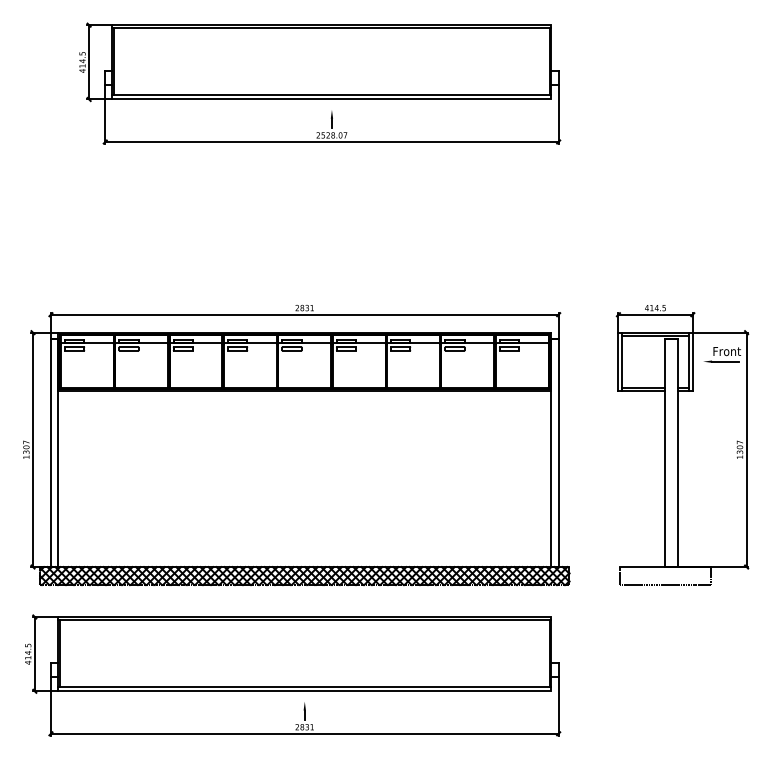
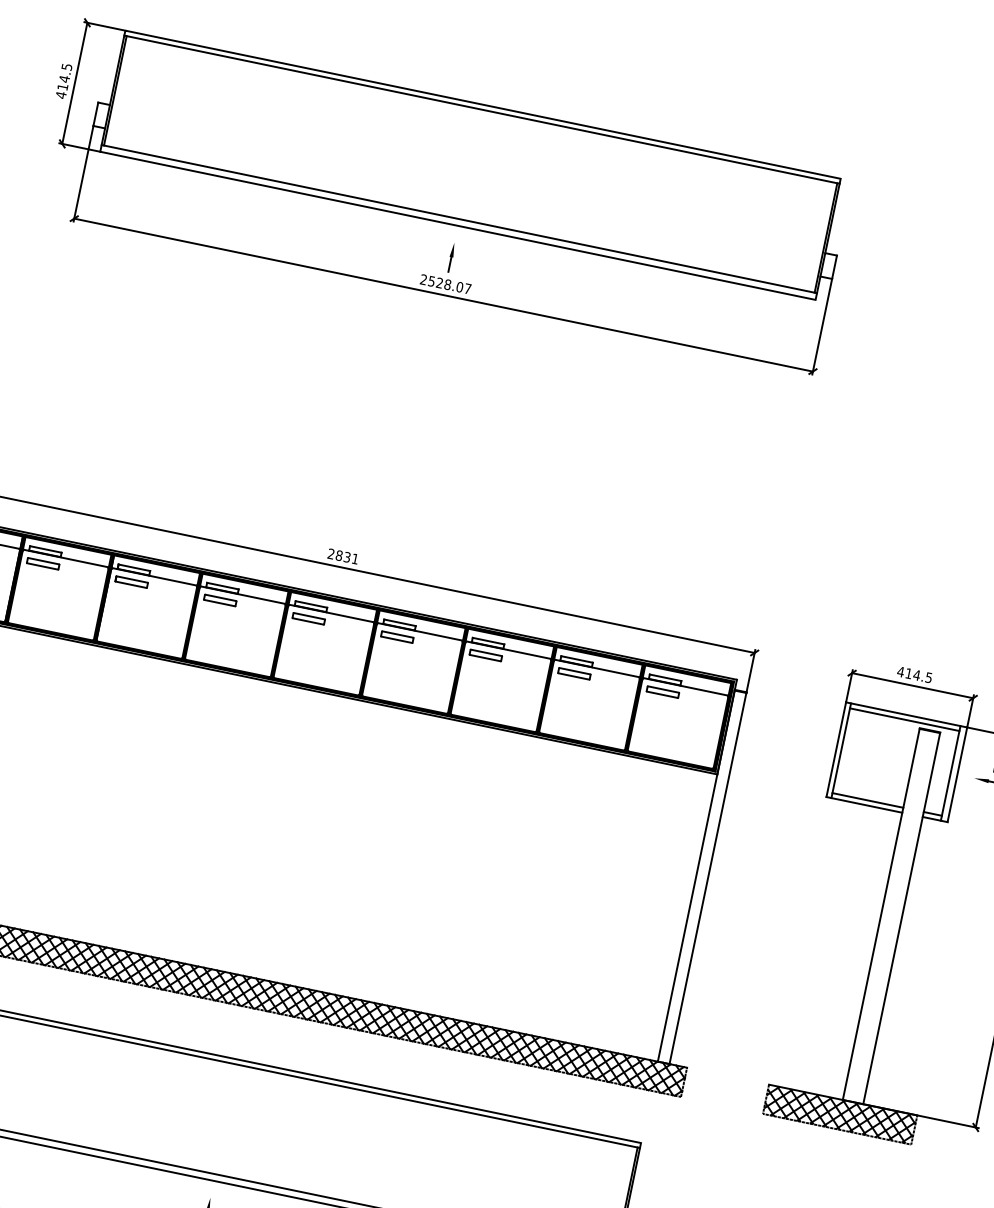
hatch: (664, 575) -> (839, 1113), added

